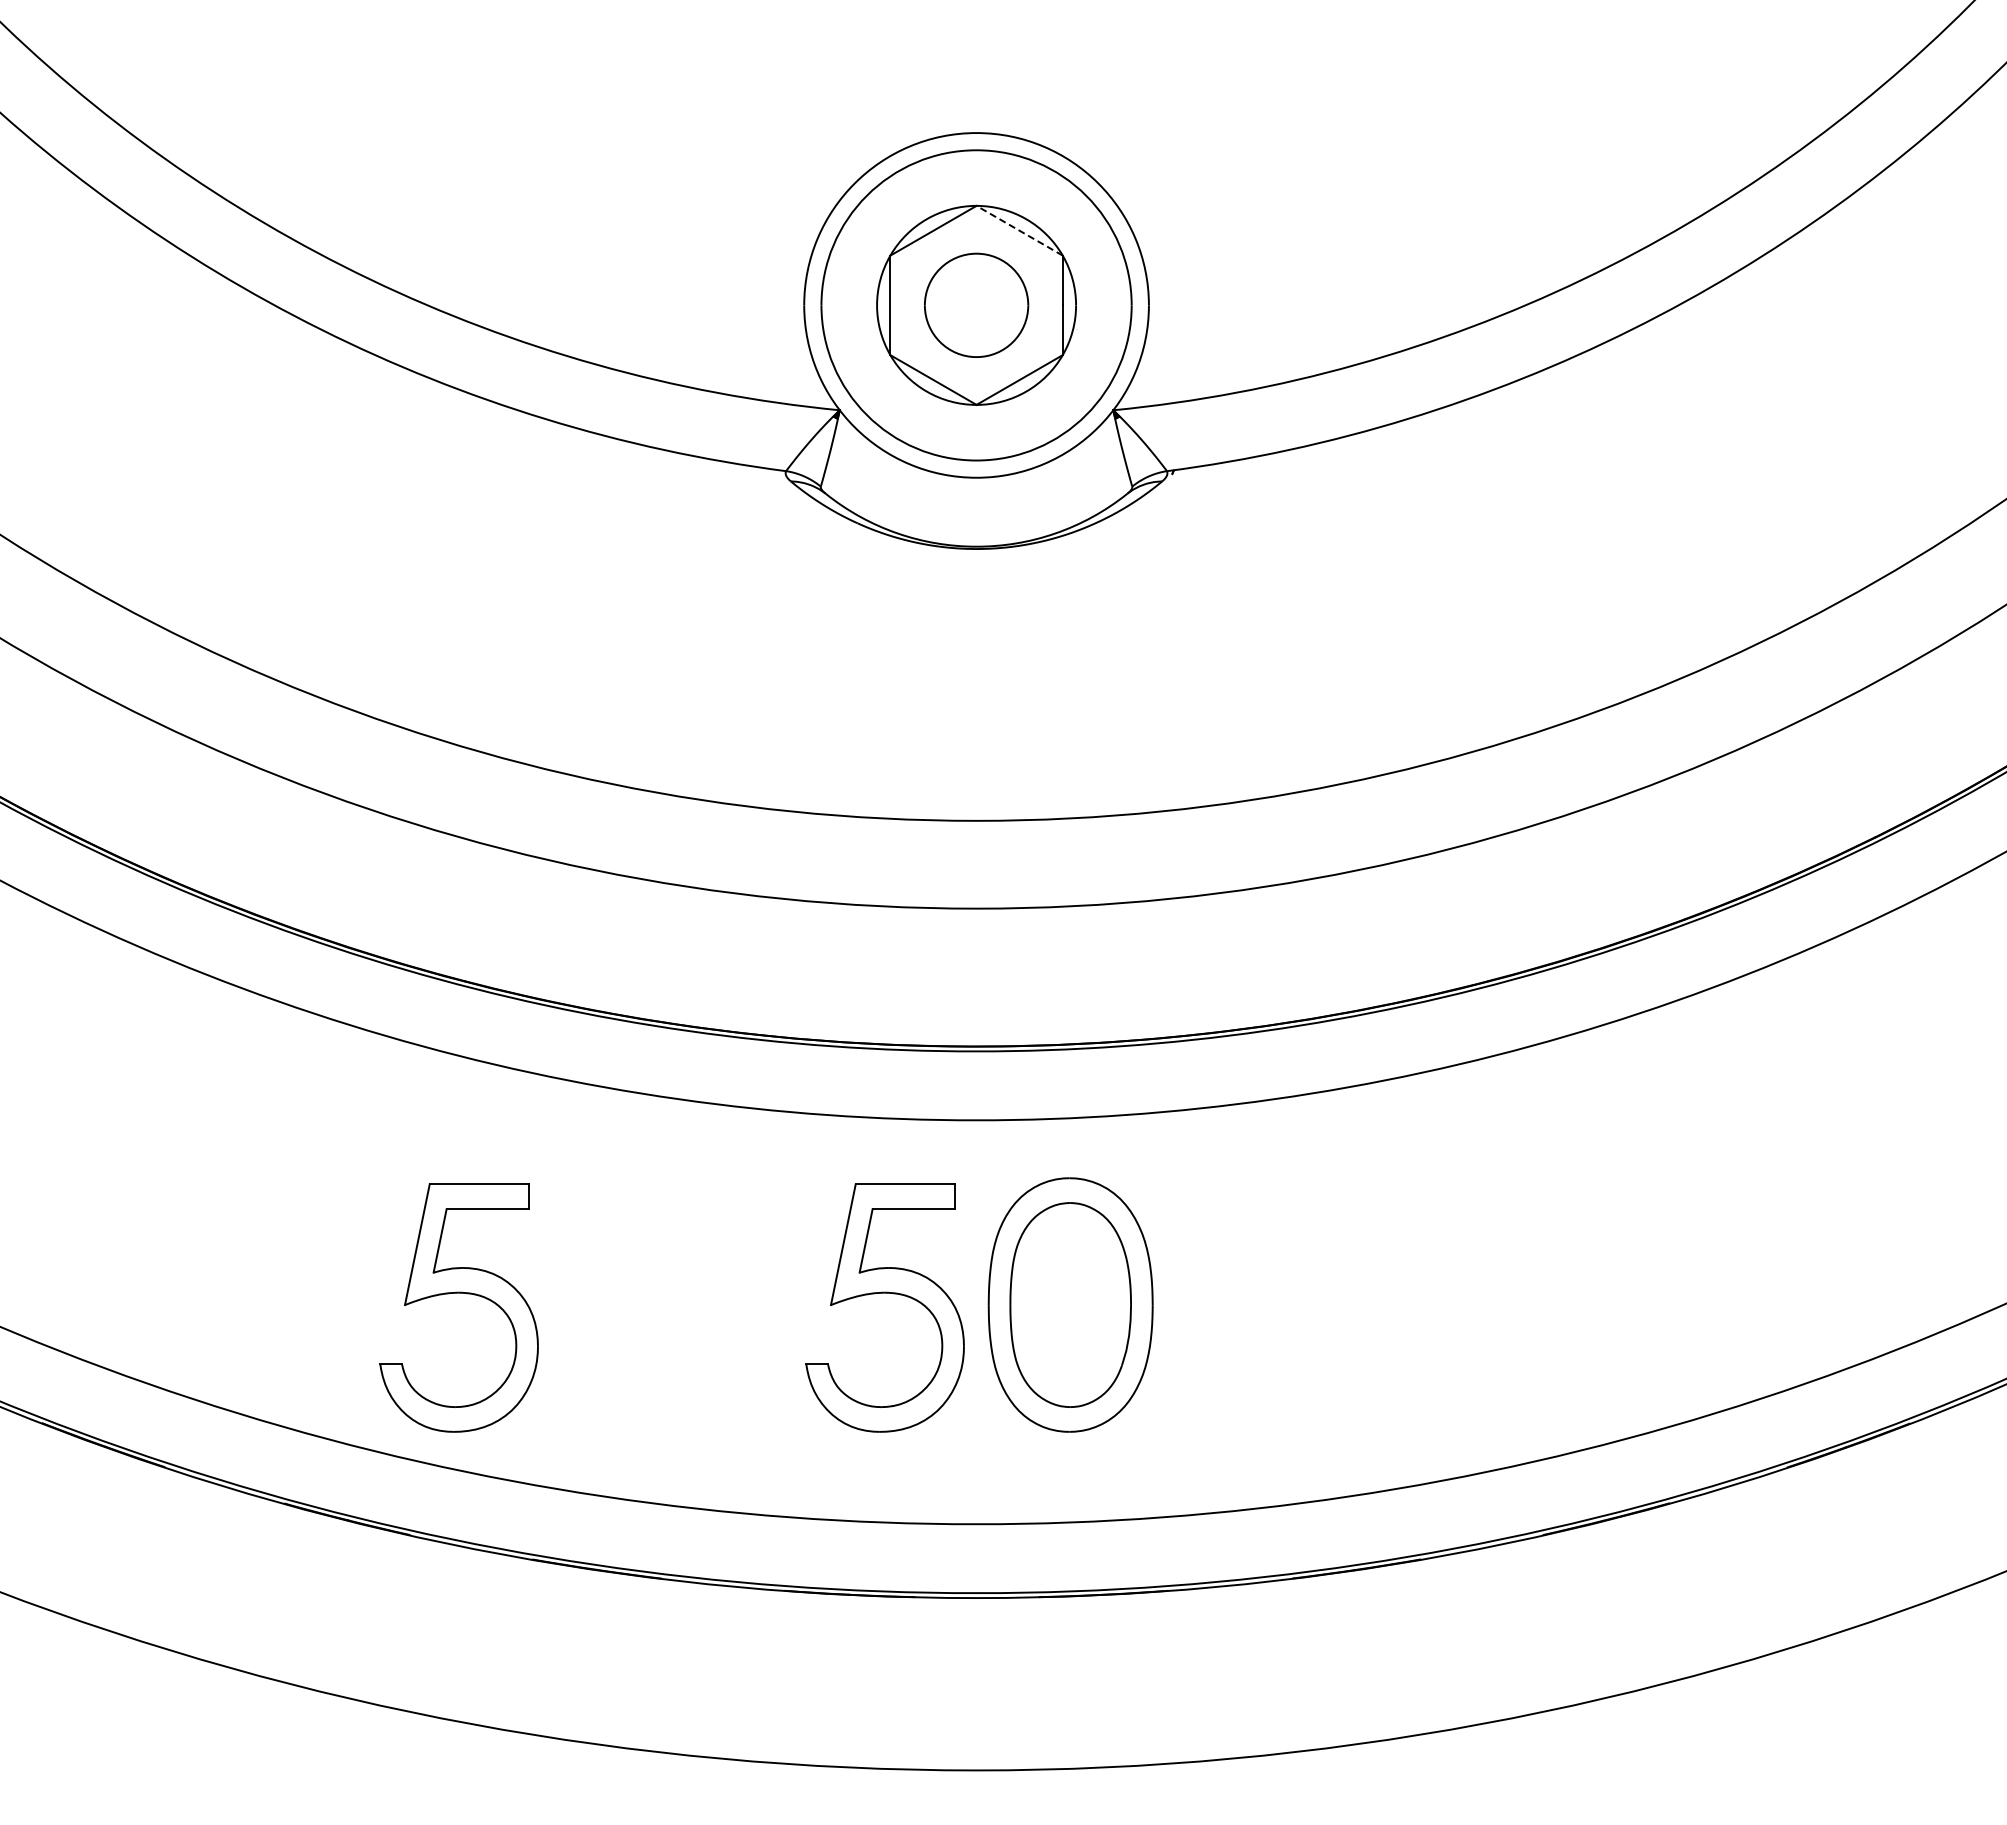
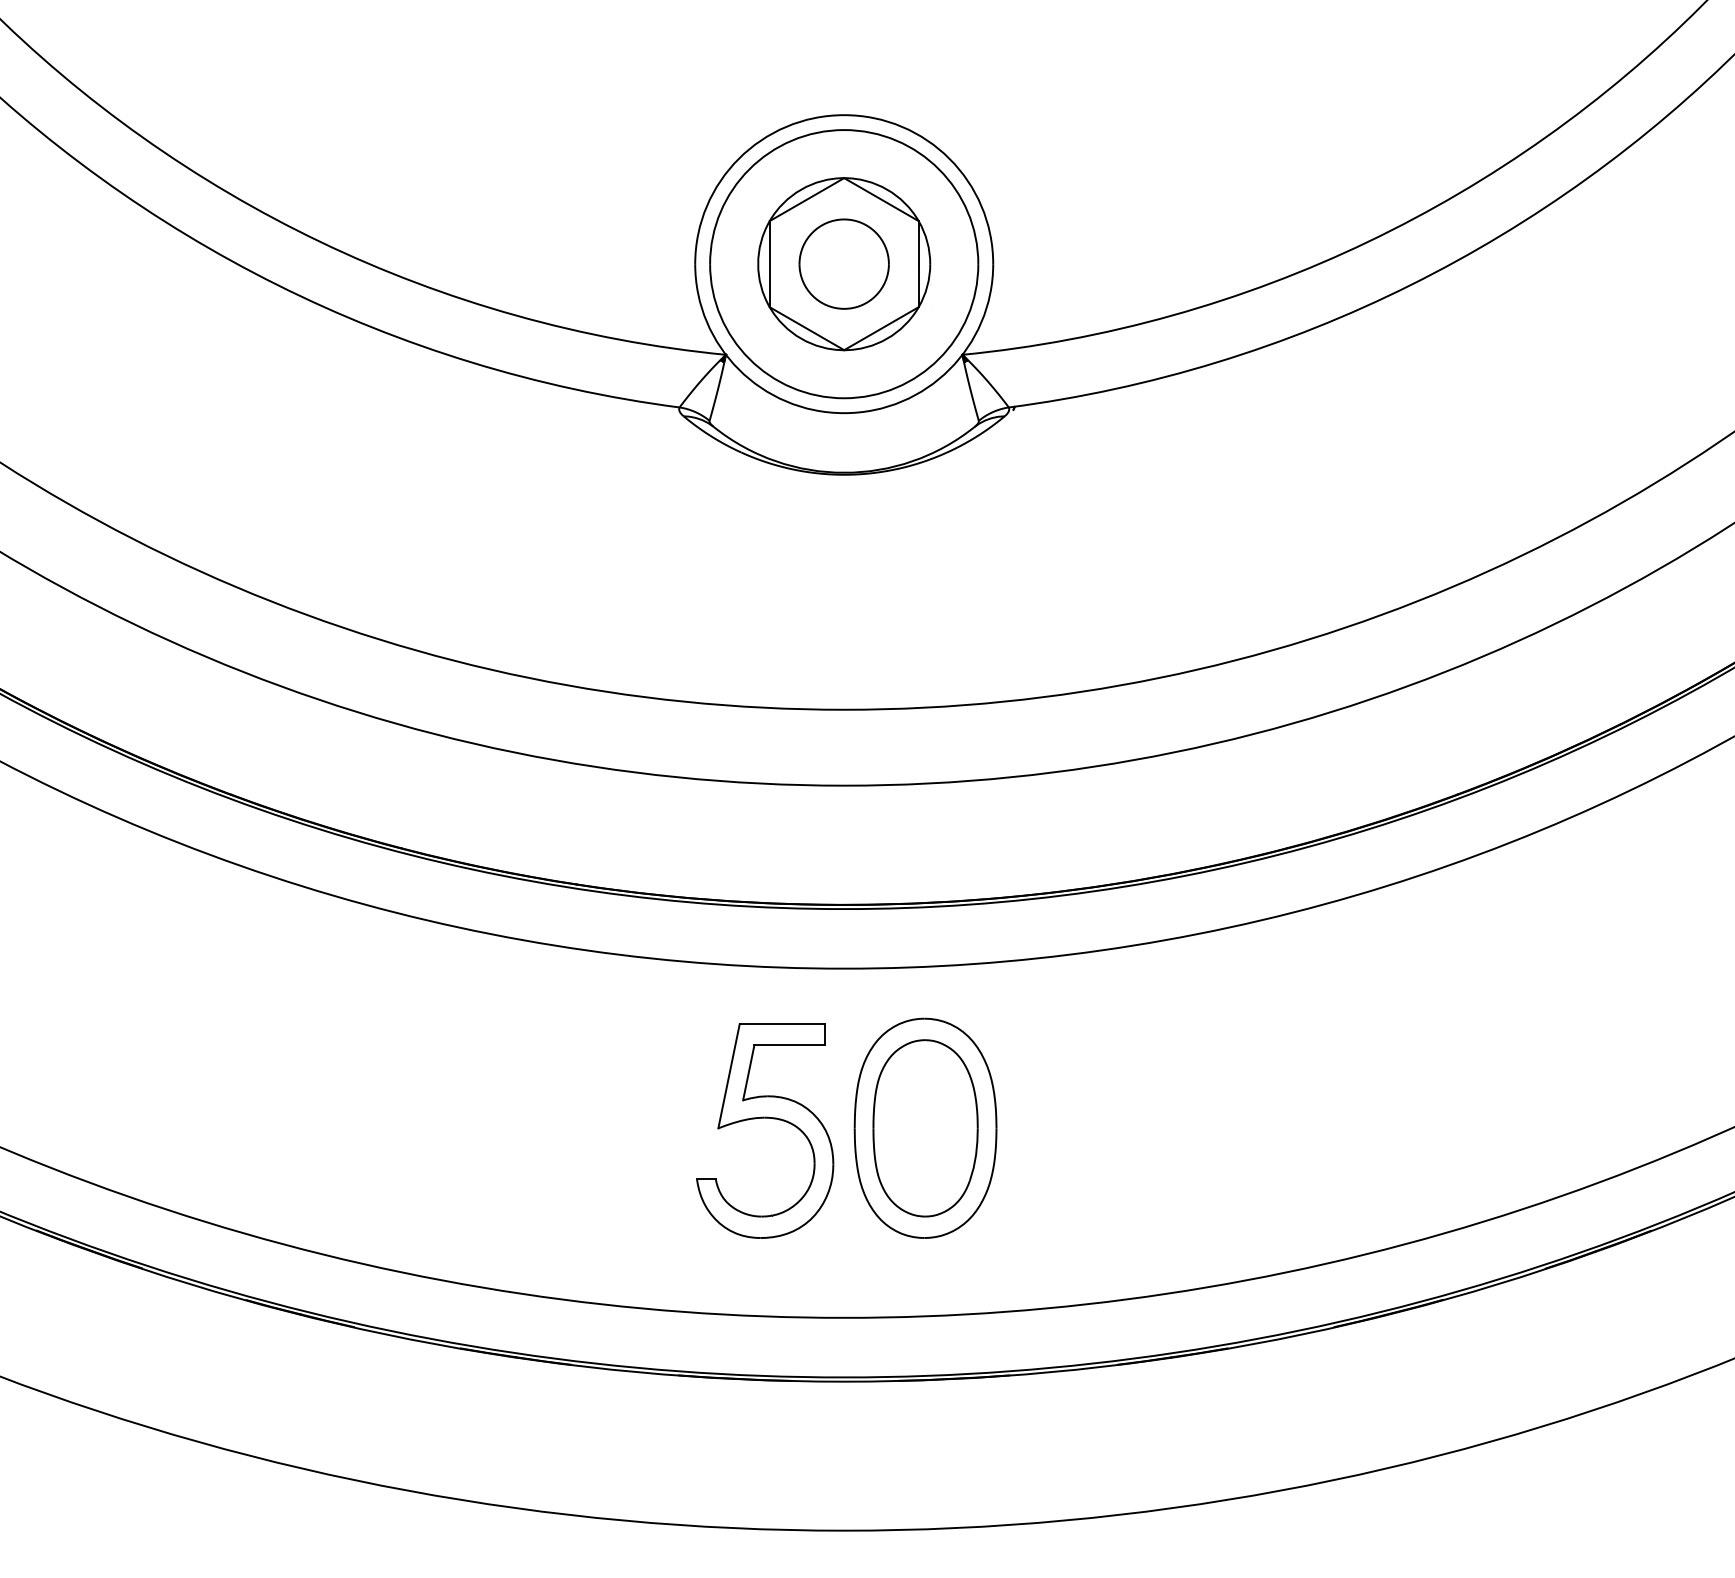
line: (1019, 230) -> (881, 199), dashed -> solid
part: (458, 1293) -> (396, 1118), removed

